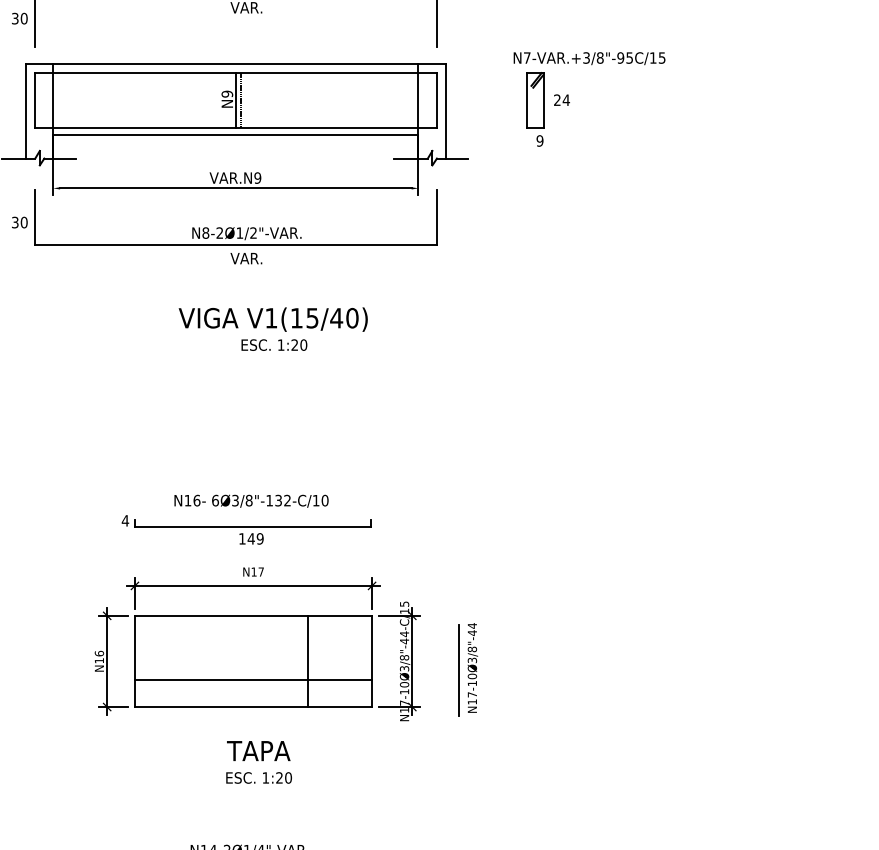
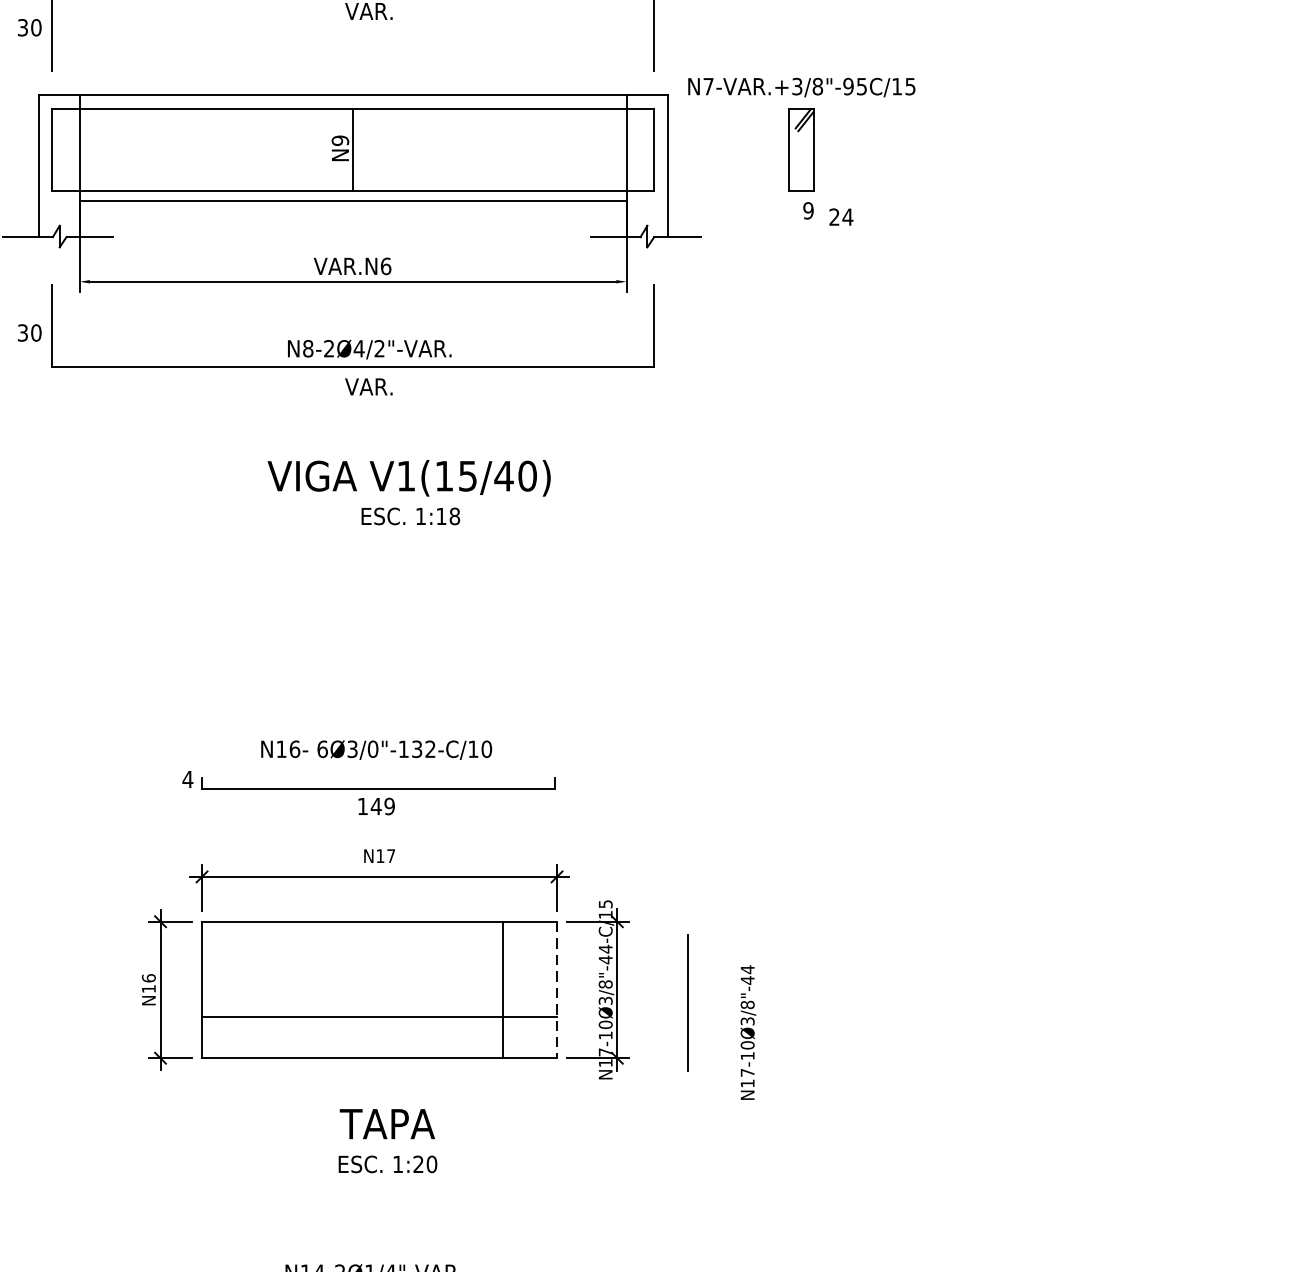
text: (589, 58) -> (801, 87), moved
text: (561, 99) -> (840, 216), moved
line: (241, 100) -> (361, 150), removed
text: (257, 177) -> (385, 265), VAR.N9 -> VAR.N6
text: (239, 232) -> (358, 347), N8-2Ø1/2"-VAR. -> N8-2Ø4/2"-VAR.
text: (299, 344) -> (448, 515), 1:20 -> 1:18
text: (248, 500) -> (372, 749), 6Ø3/8"-132-C/10 -> 6Ø3/0"-132-C/10
line: (308, 661) -> (503, 990), moved
line: (372, 661) -> (557, 990), solid -> dashed
text: (472, 667) -> (747, 1031), moved

